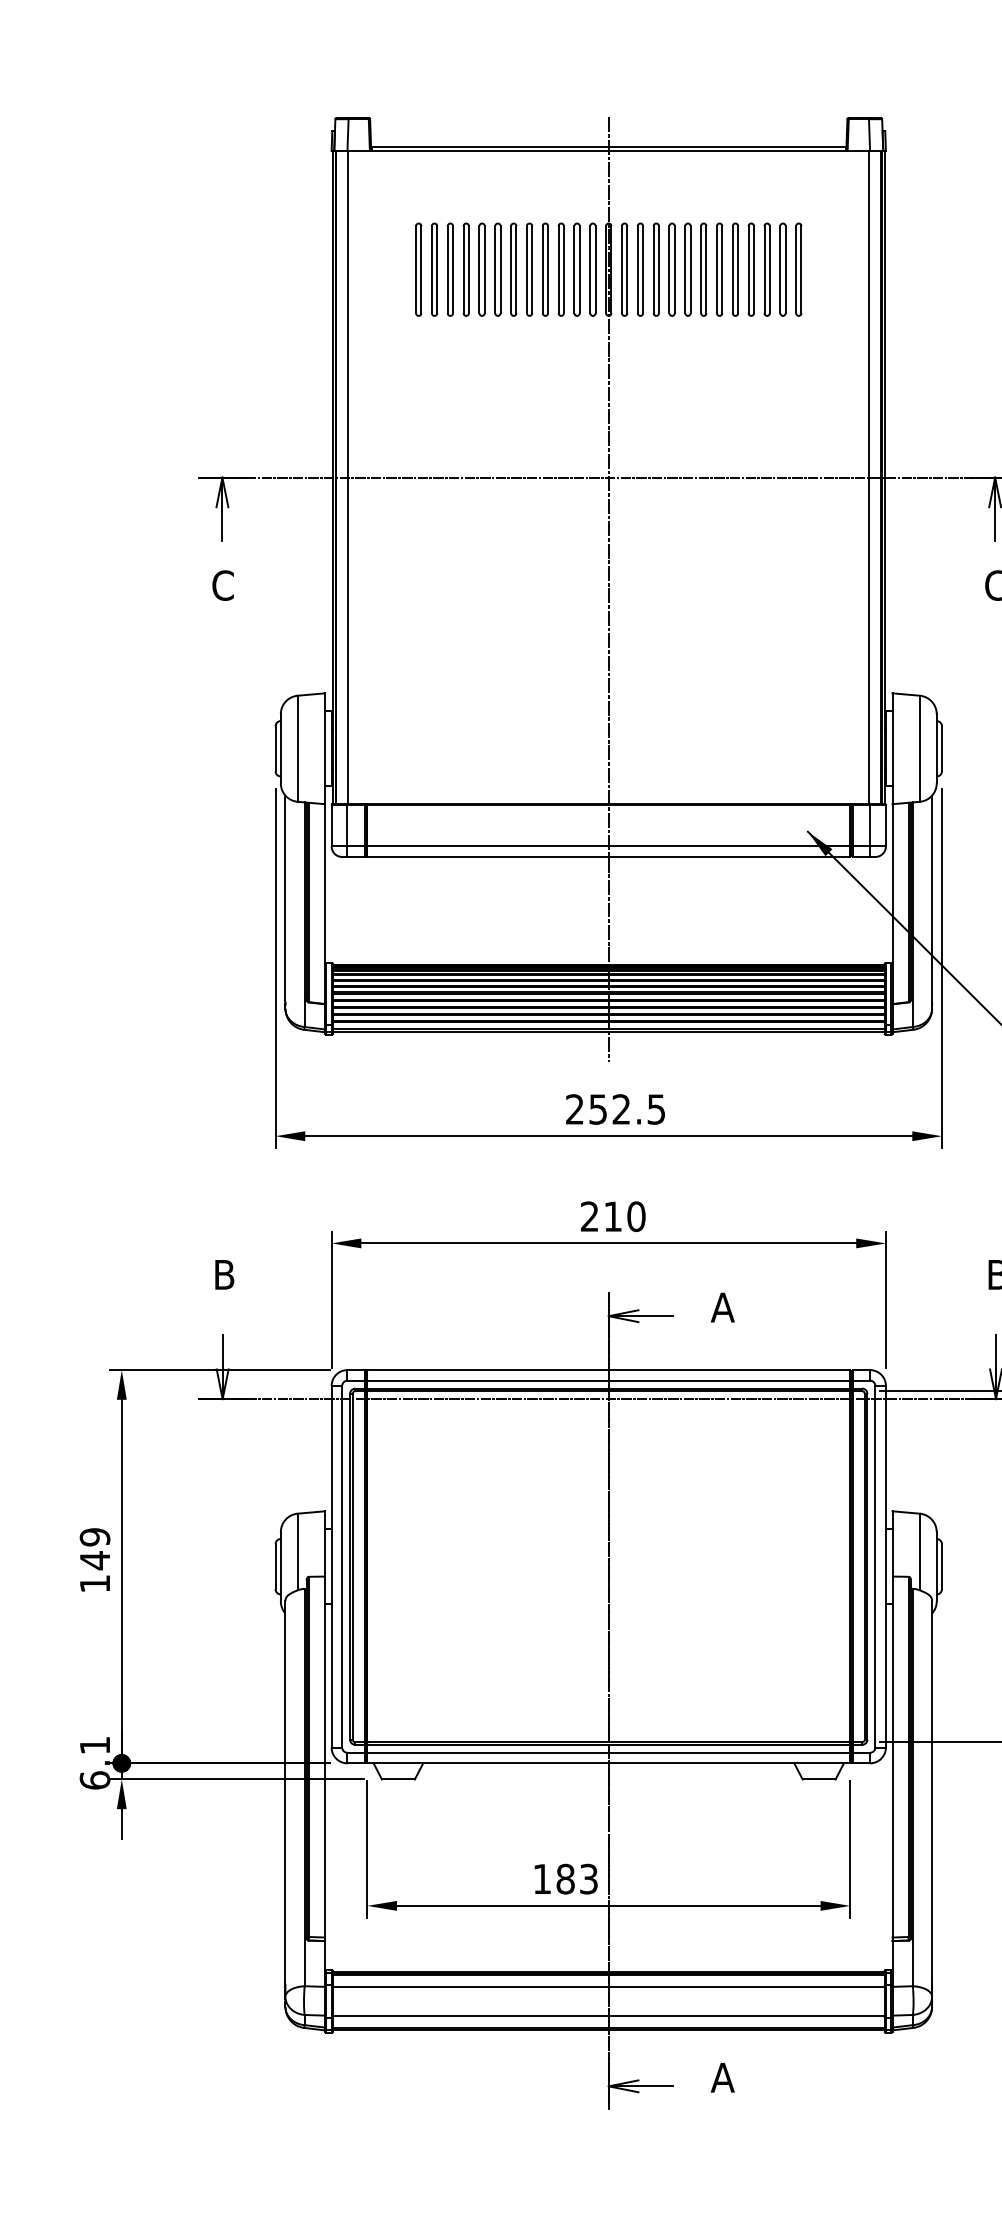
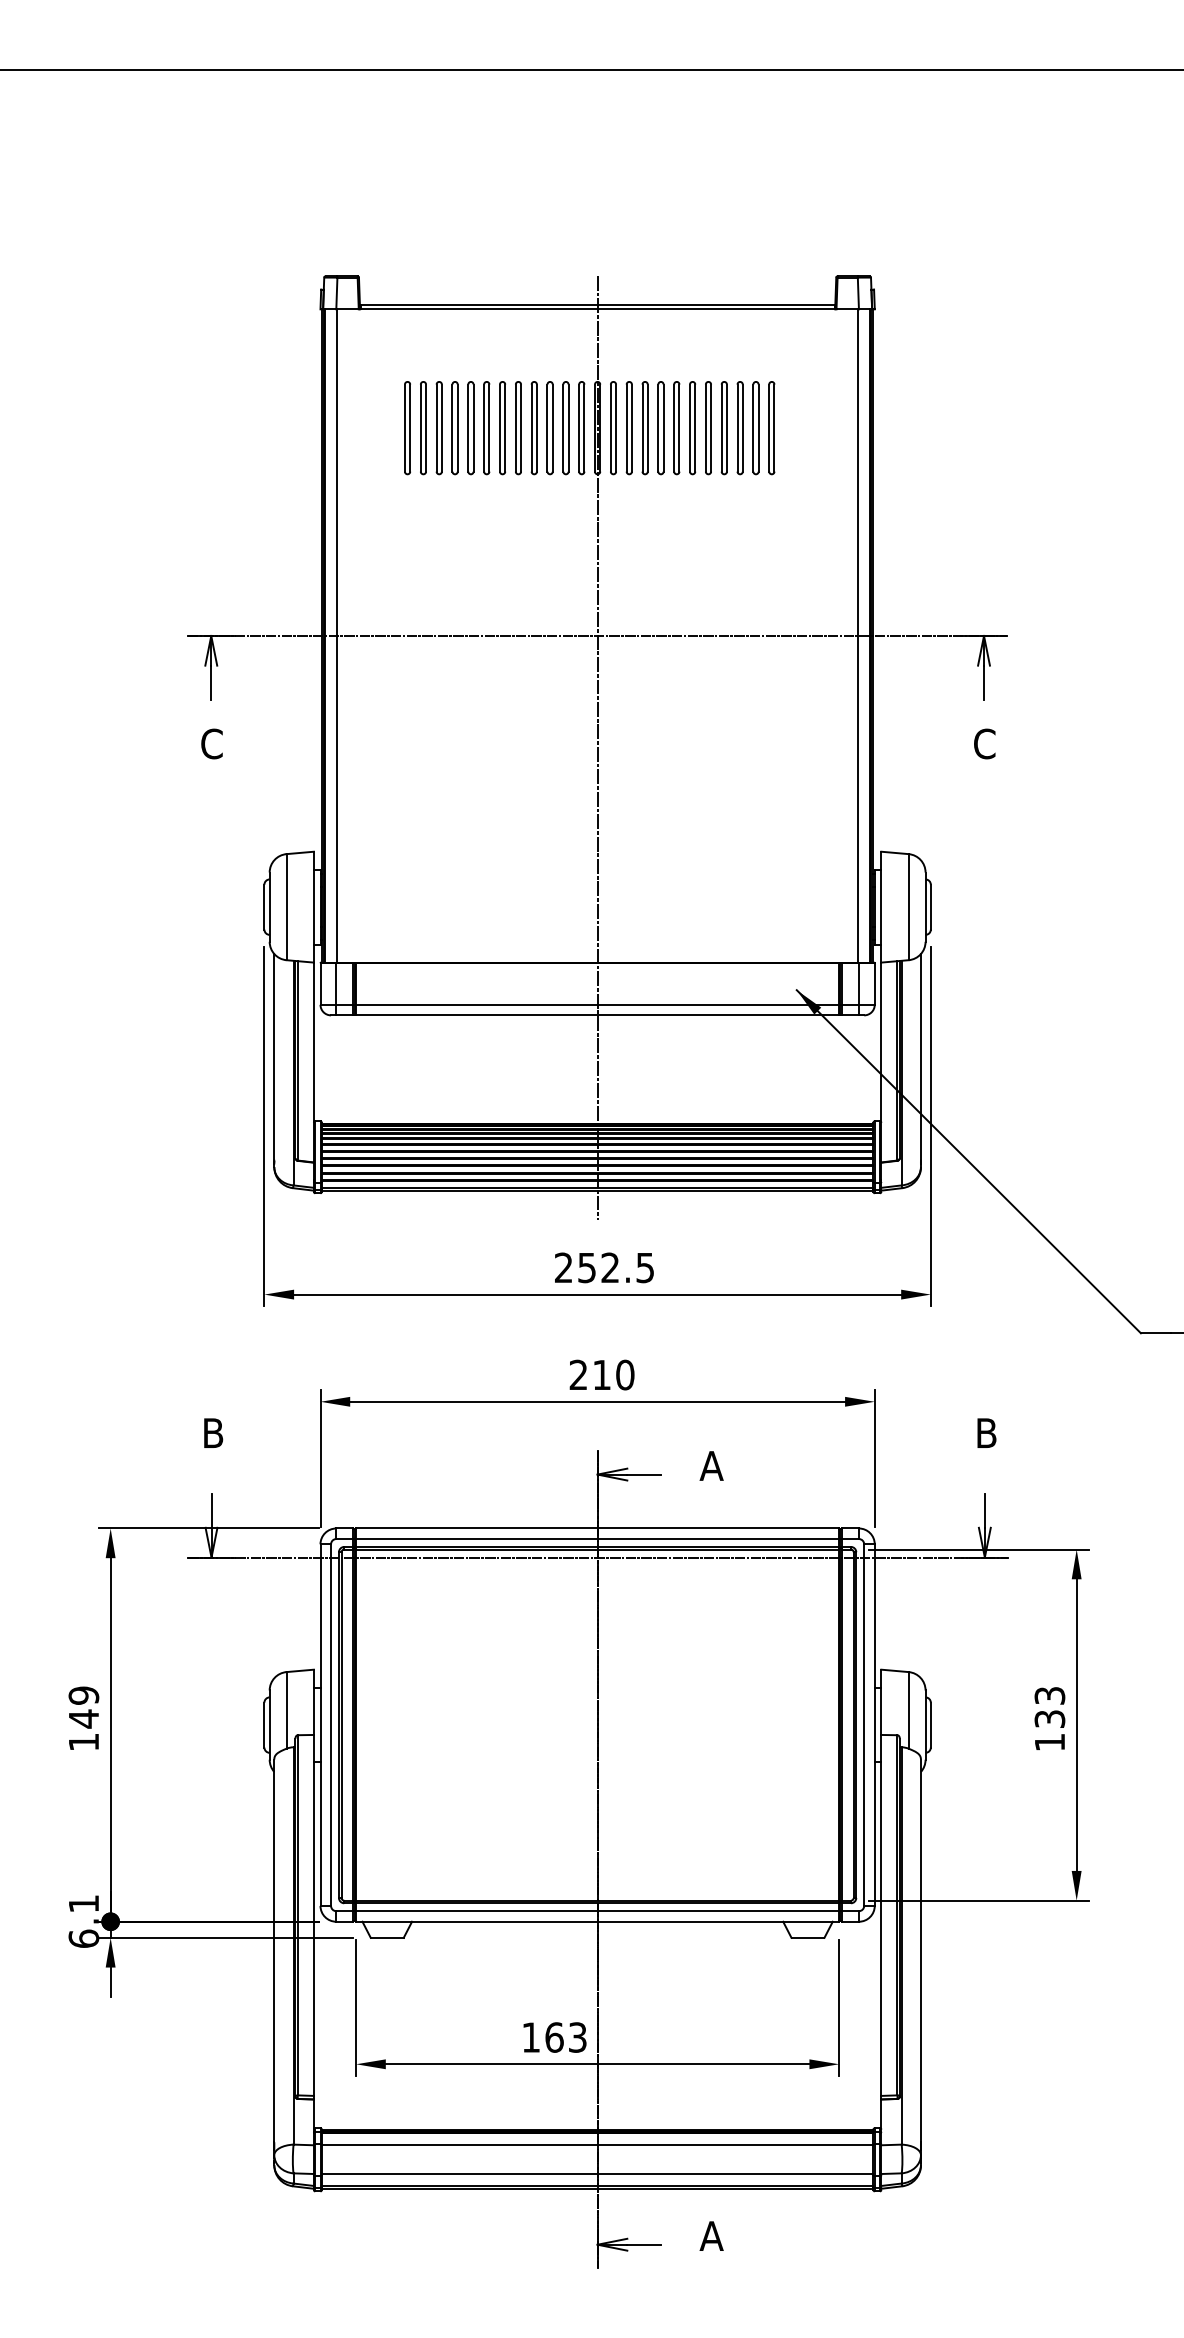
part: (798, 270) -> (787, 428), removed
text: (565, 1879) -> (554, 2037), 183 -> 163

